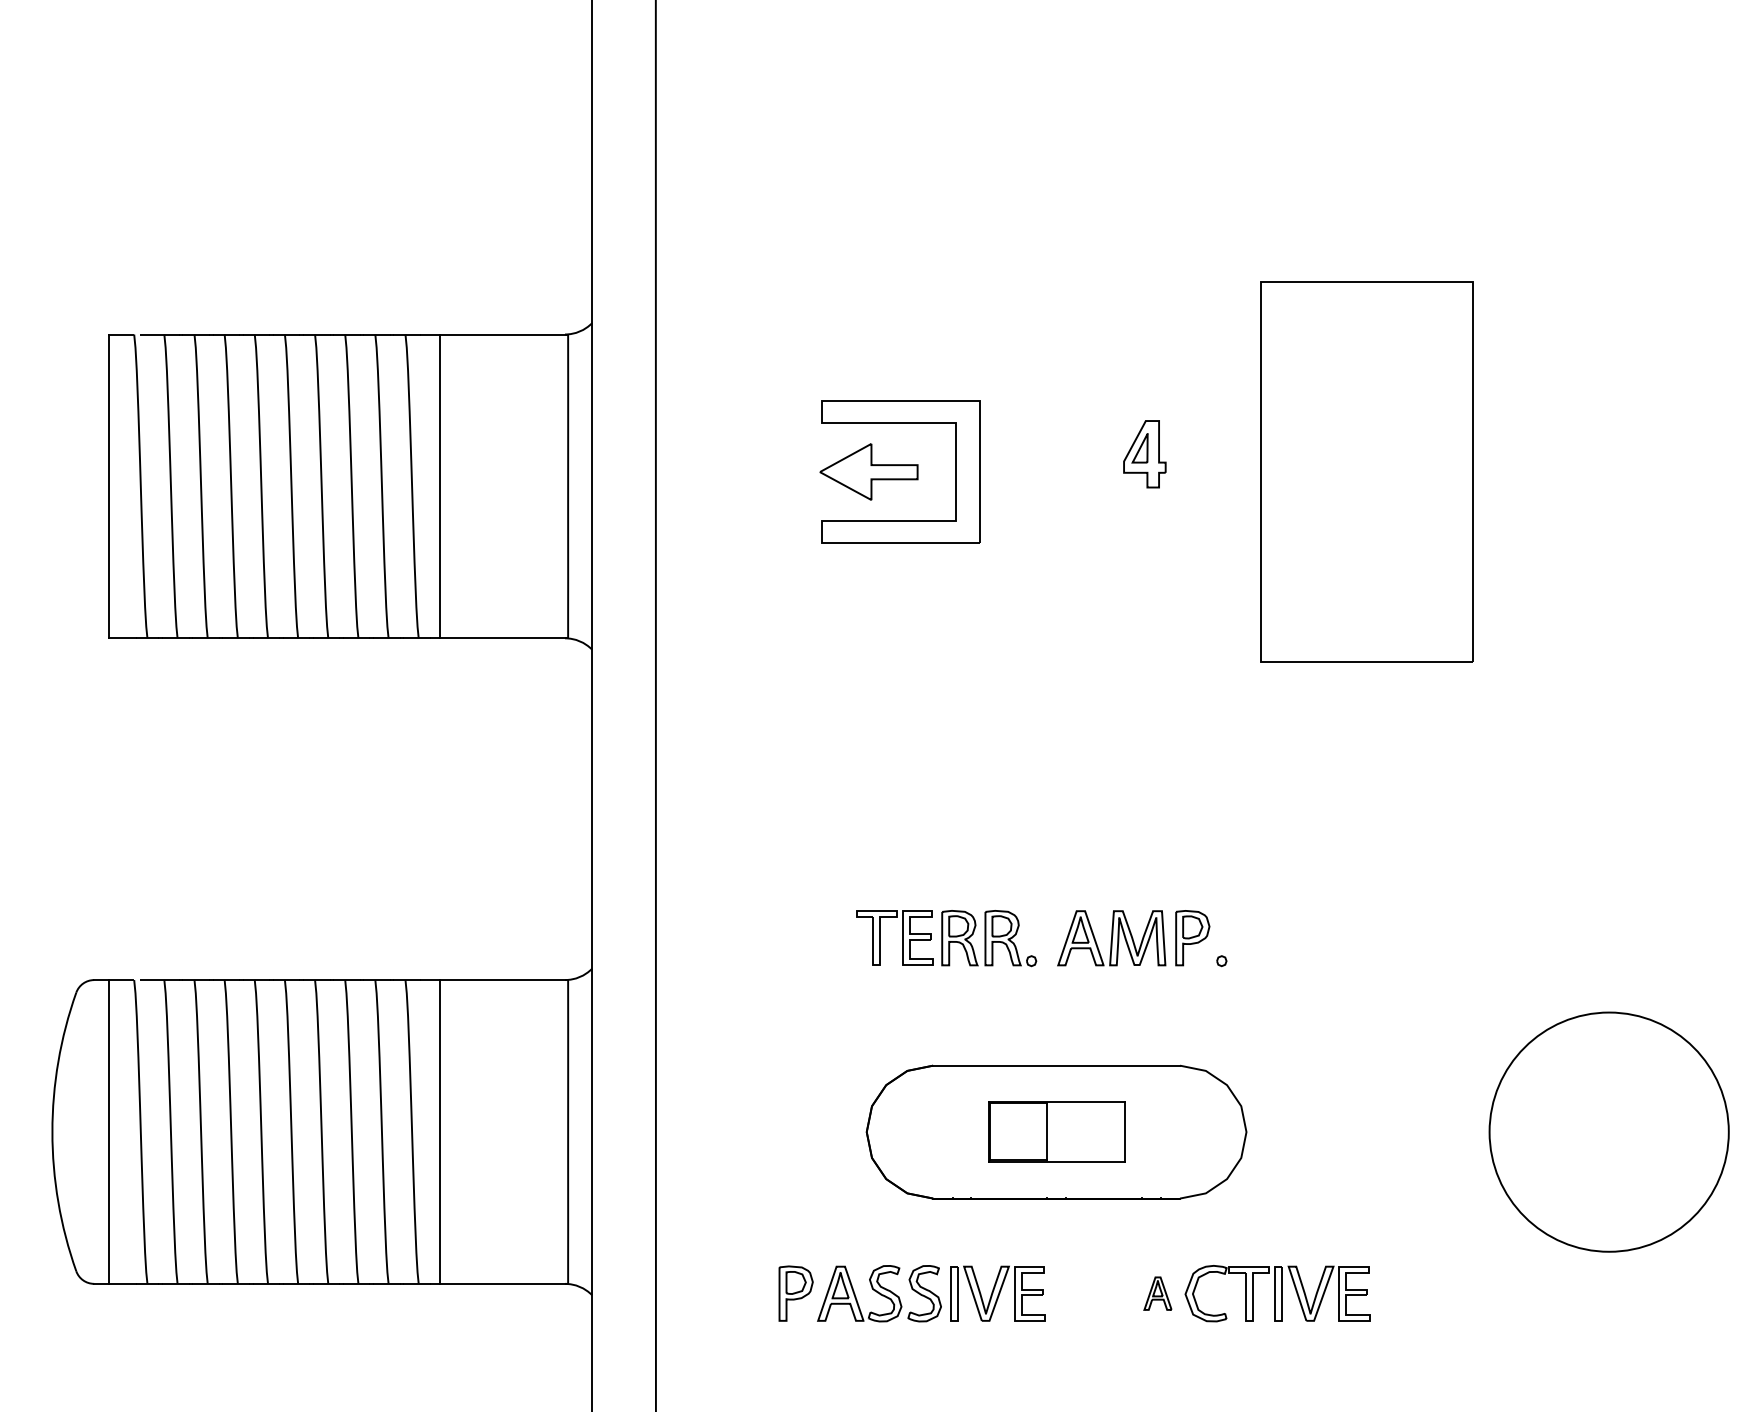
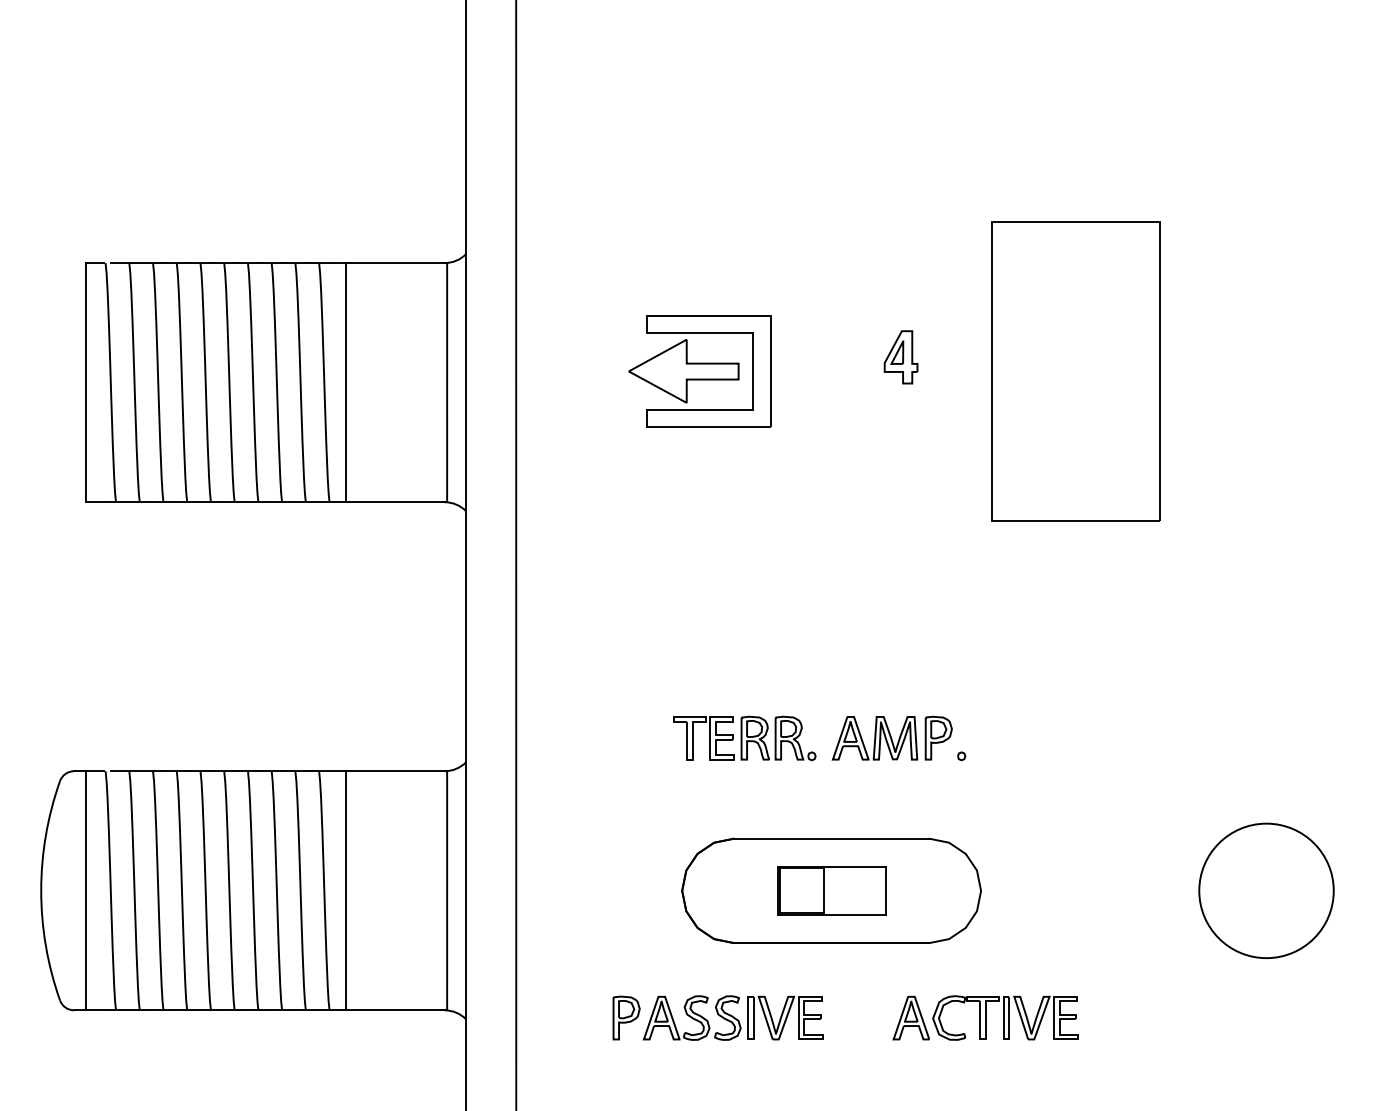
part: (868, 471) -> (683, 370), size x1.43
circle: (1608, 1131) -> (1266, 890), size x0.71
part: (1157, 1293) -> (911, 1017), size x1.67

